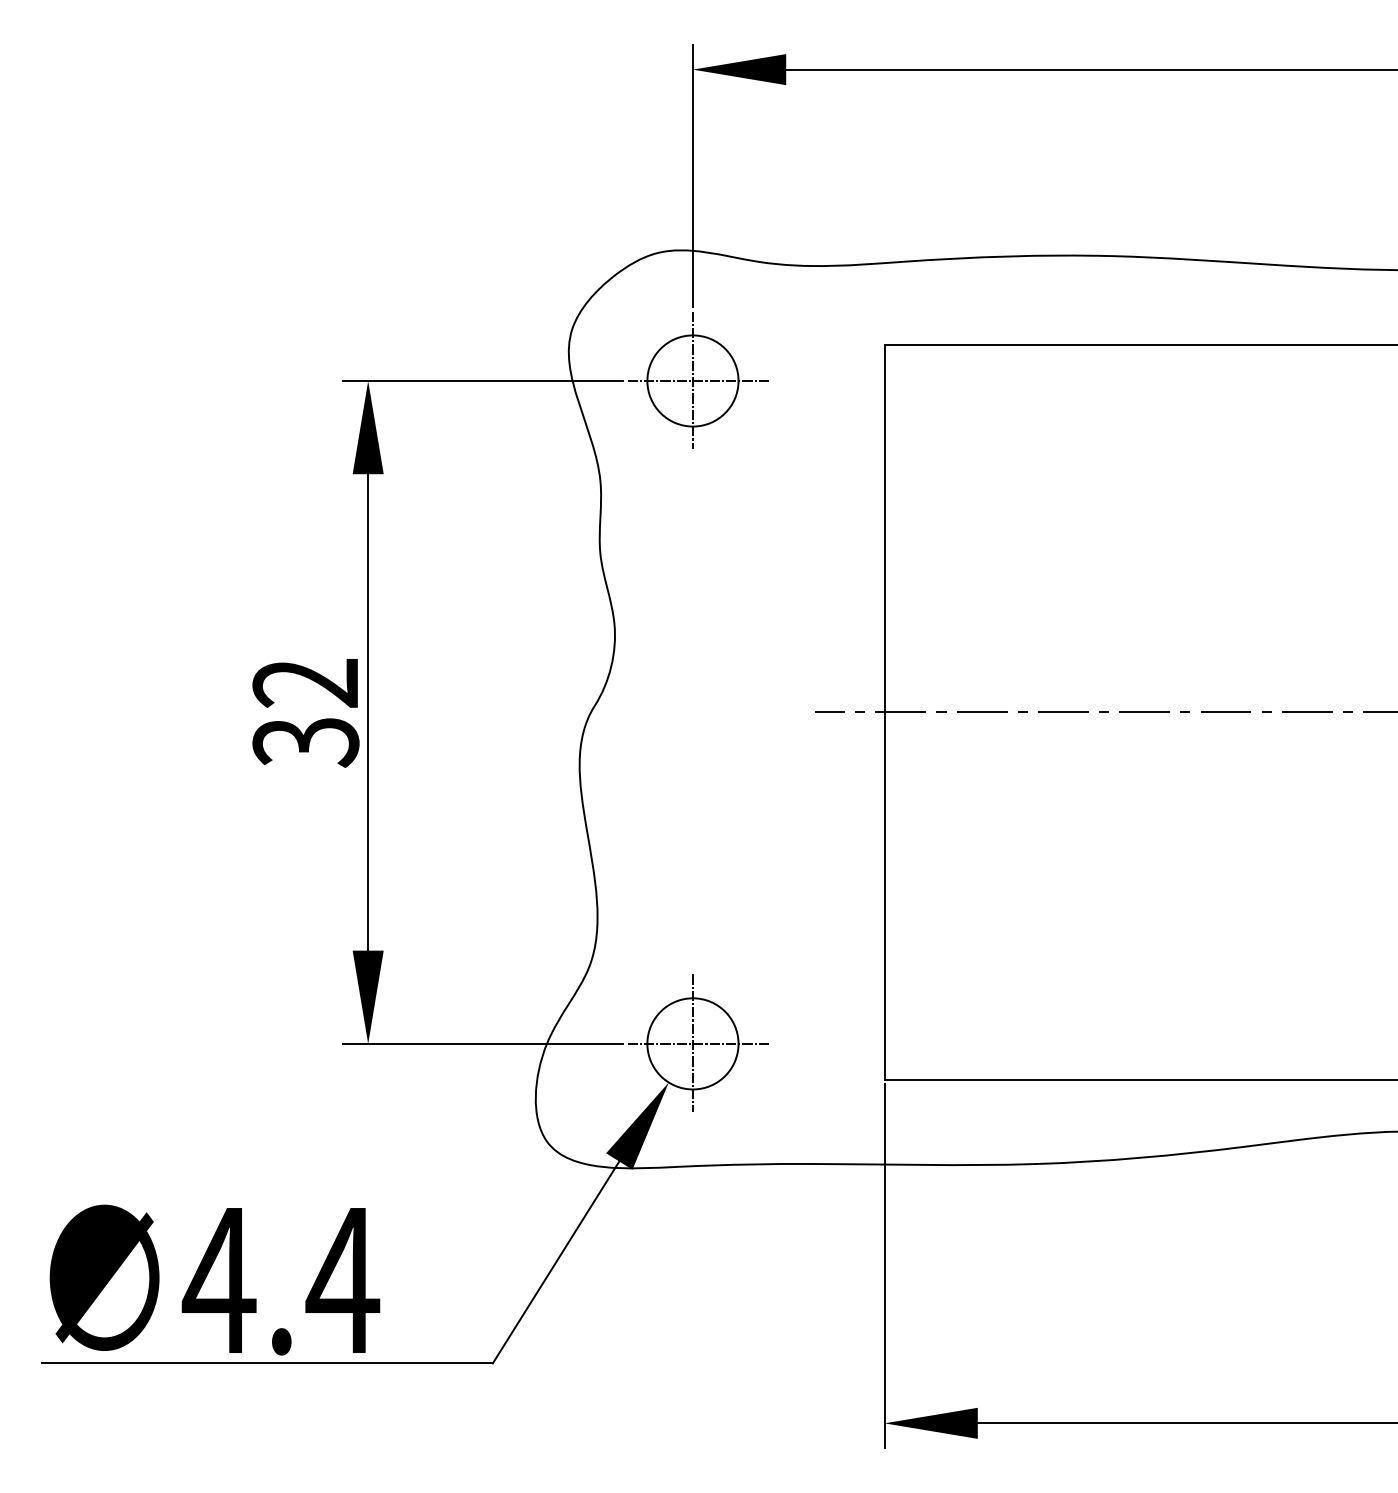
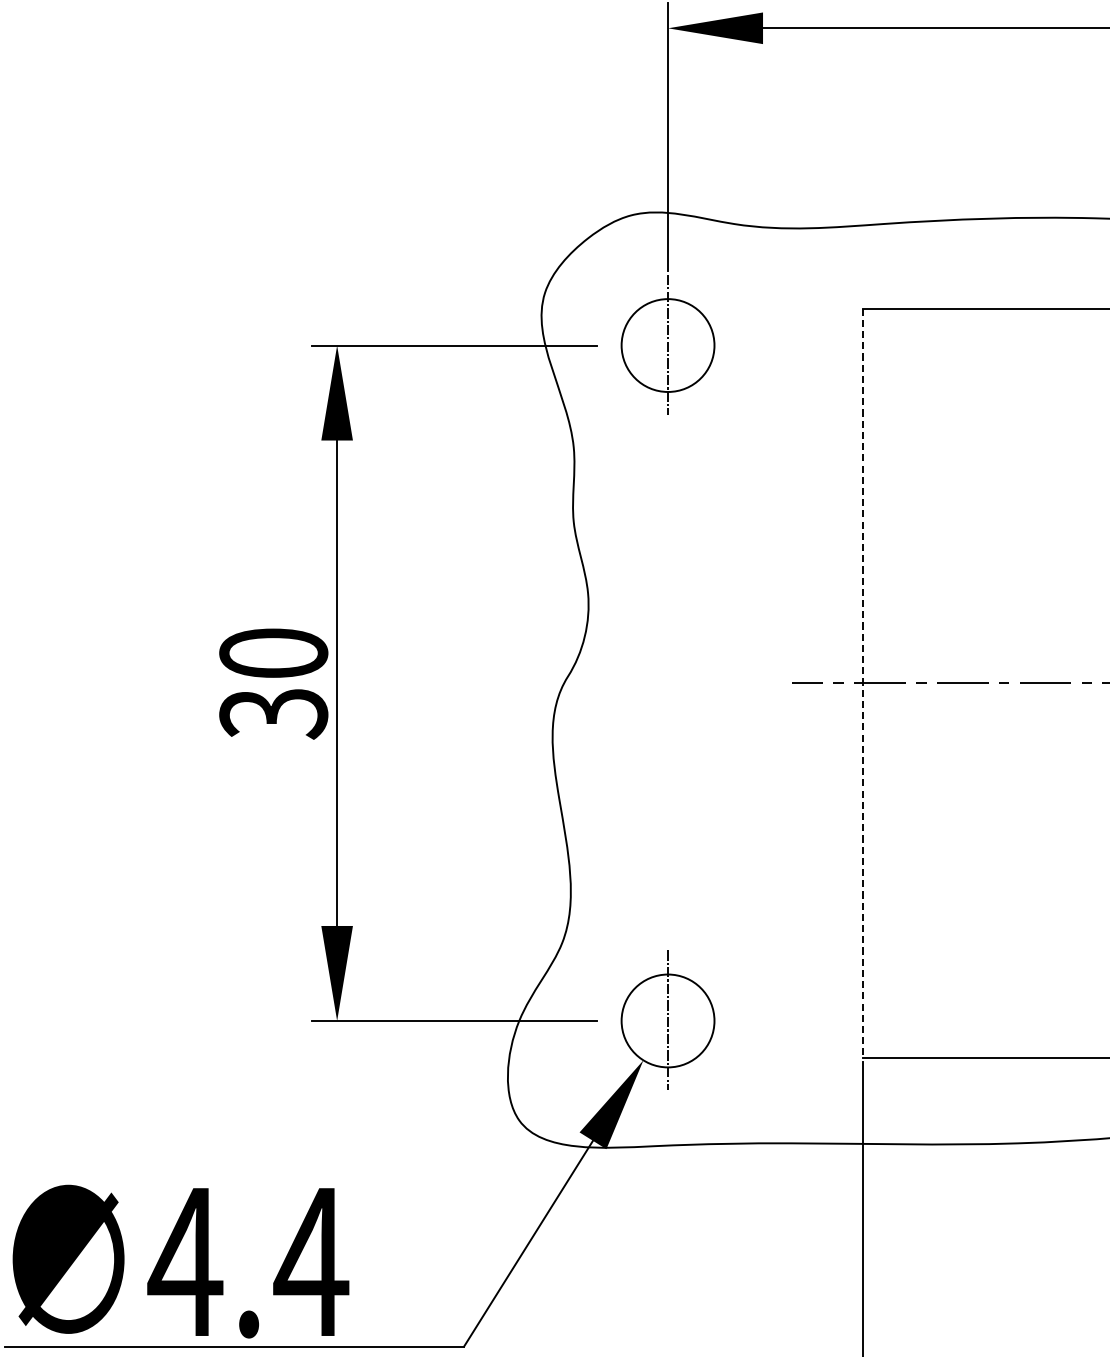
line: (697, 380) -> (672, 345), removed
text: (305, 682) -> (273, 652), 32 -> 30
line: (884, 712) -> (863, 683), solid -> dashed
line: (697, 1043) -> (672, 1020), removed

